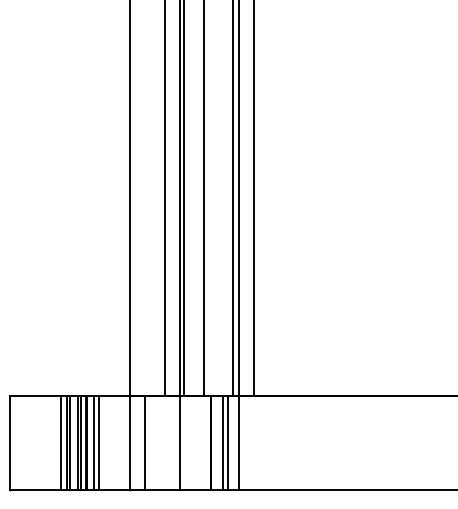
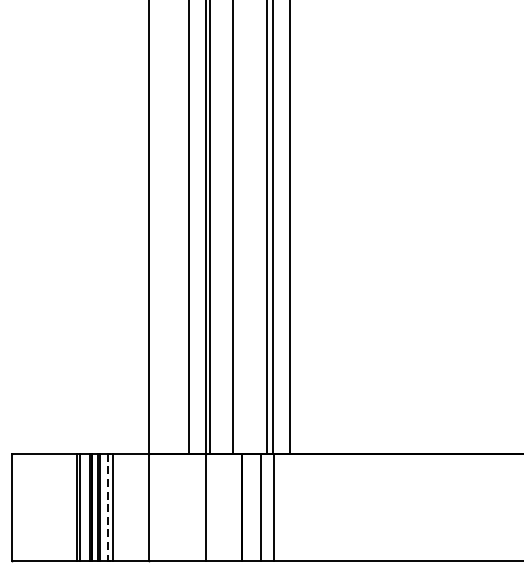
line: (61, 442) -> (70, 506), removed
line: (94, 442) -> (108, 506), solid -> dashed
line: (144, 442) -> (165, 506), removed
line: (222, 442) -> (254, 506), removed

